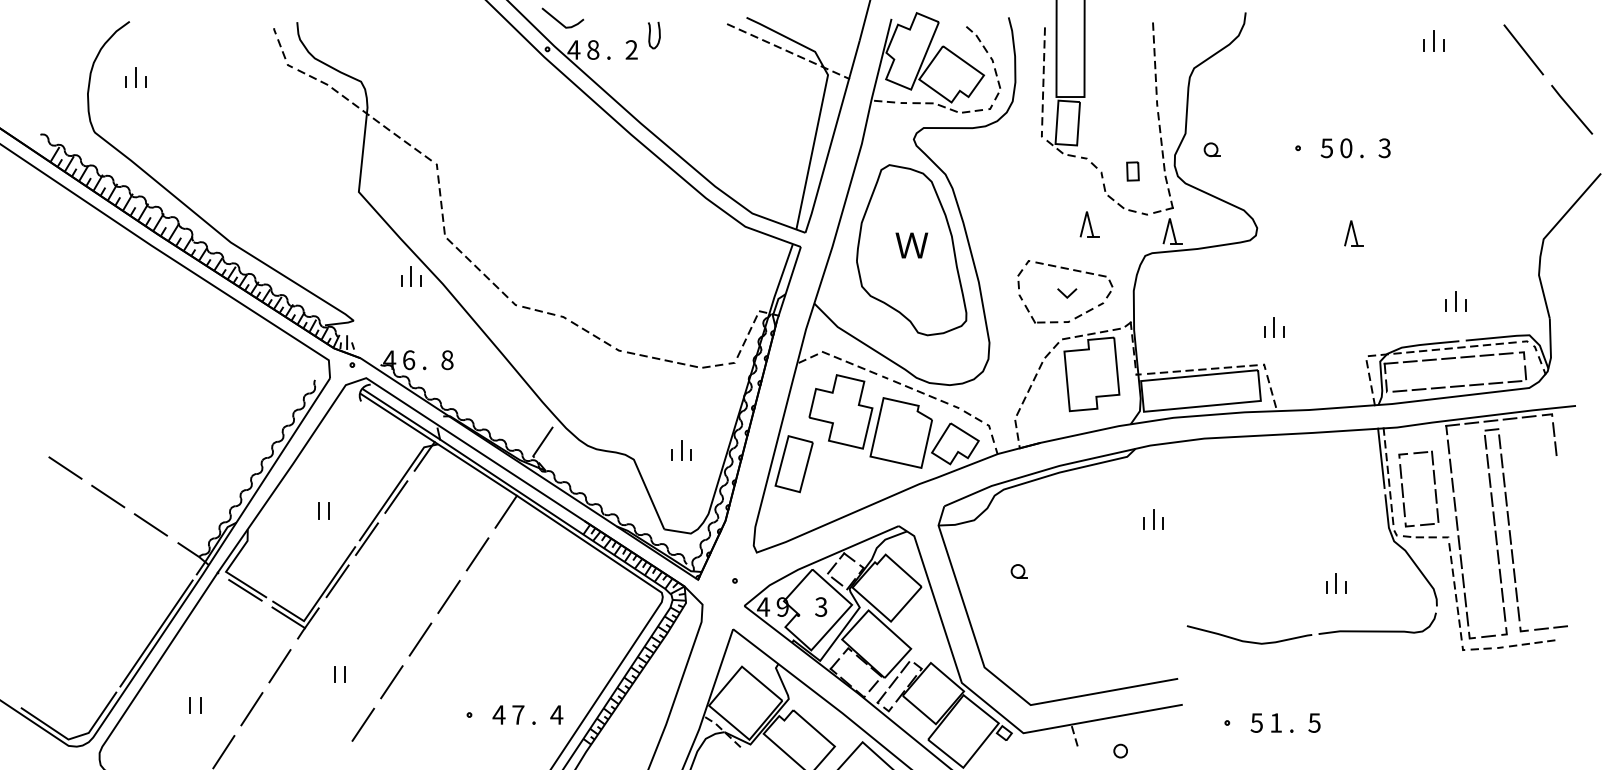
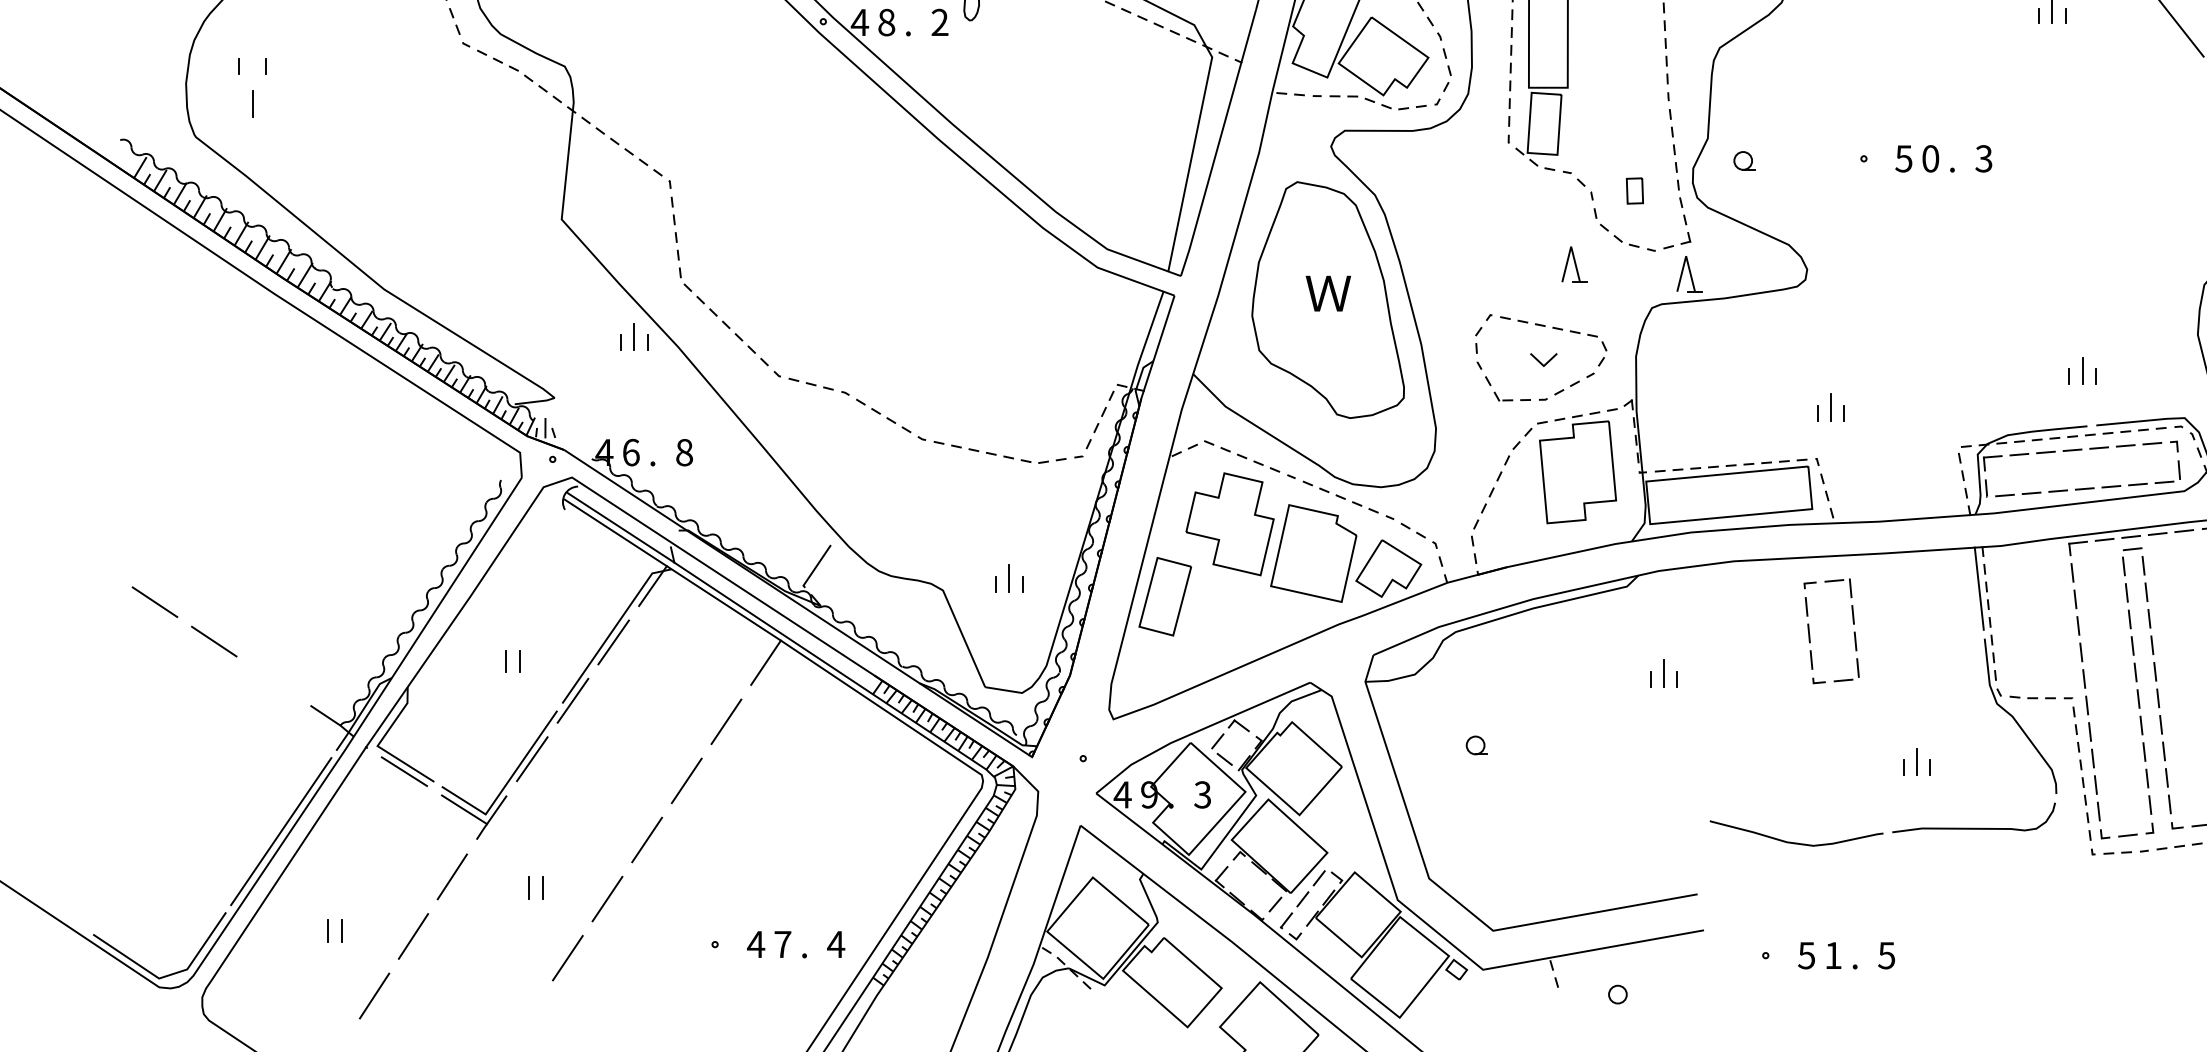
line: (135, 77) -> (252, 103), moved
part: (1353, 233) -> (1940, 276), removed
part: (1403, 488) -> (1810, 630), moved
line: (150, 524) -> (272, 680), removed

